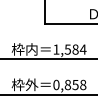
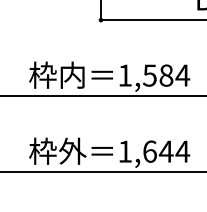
text: (69, 84) -> (153, 150), 0,858 -> 1,644

